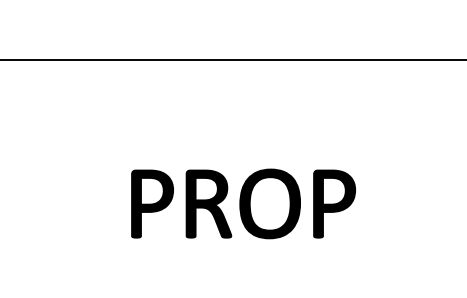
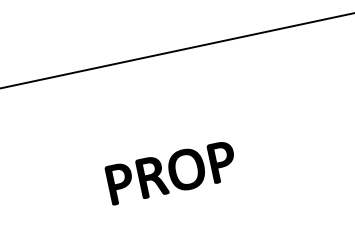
part: (243, 203) -> (171, 172), size x0.7

